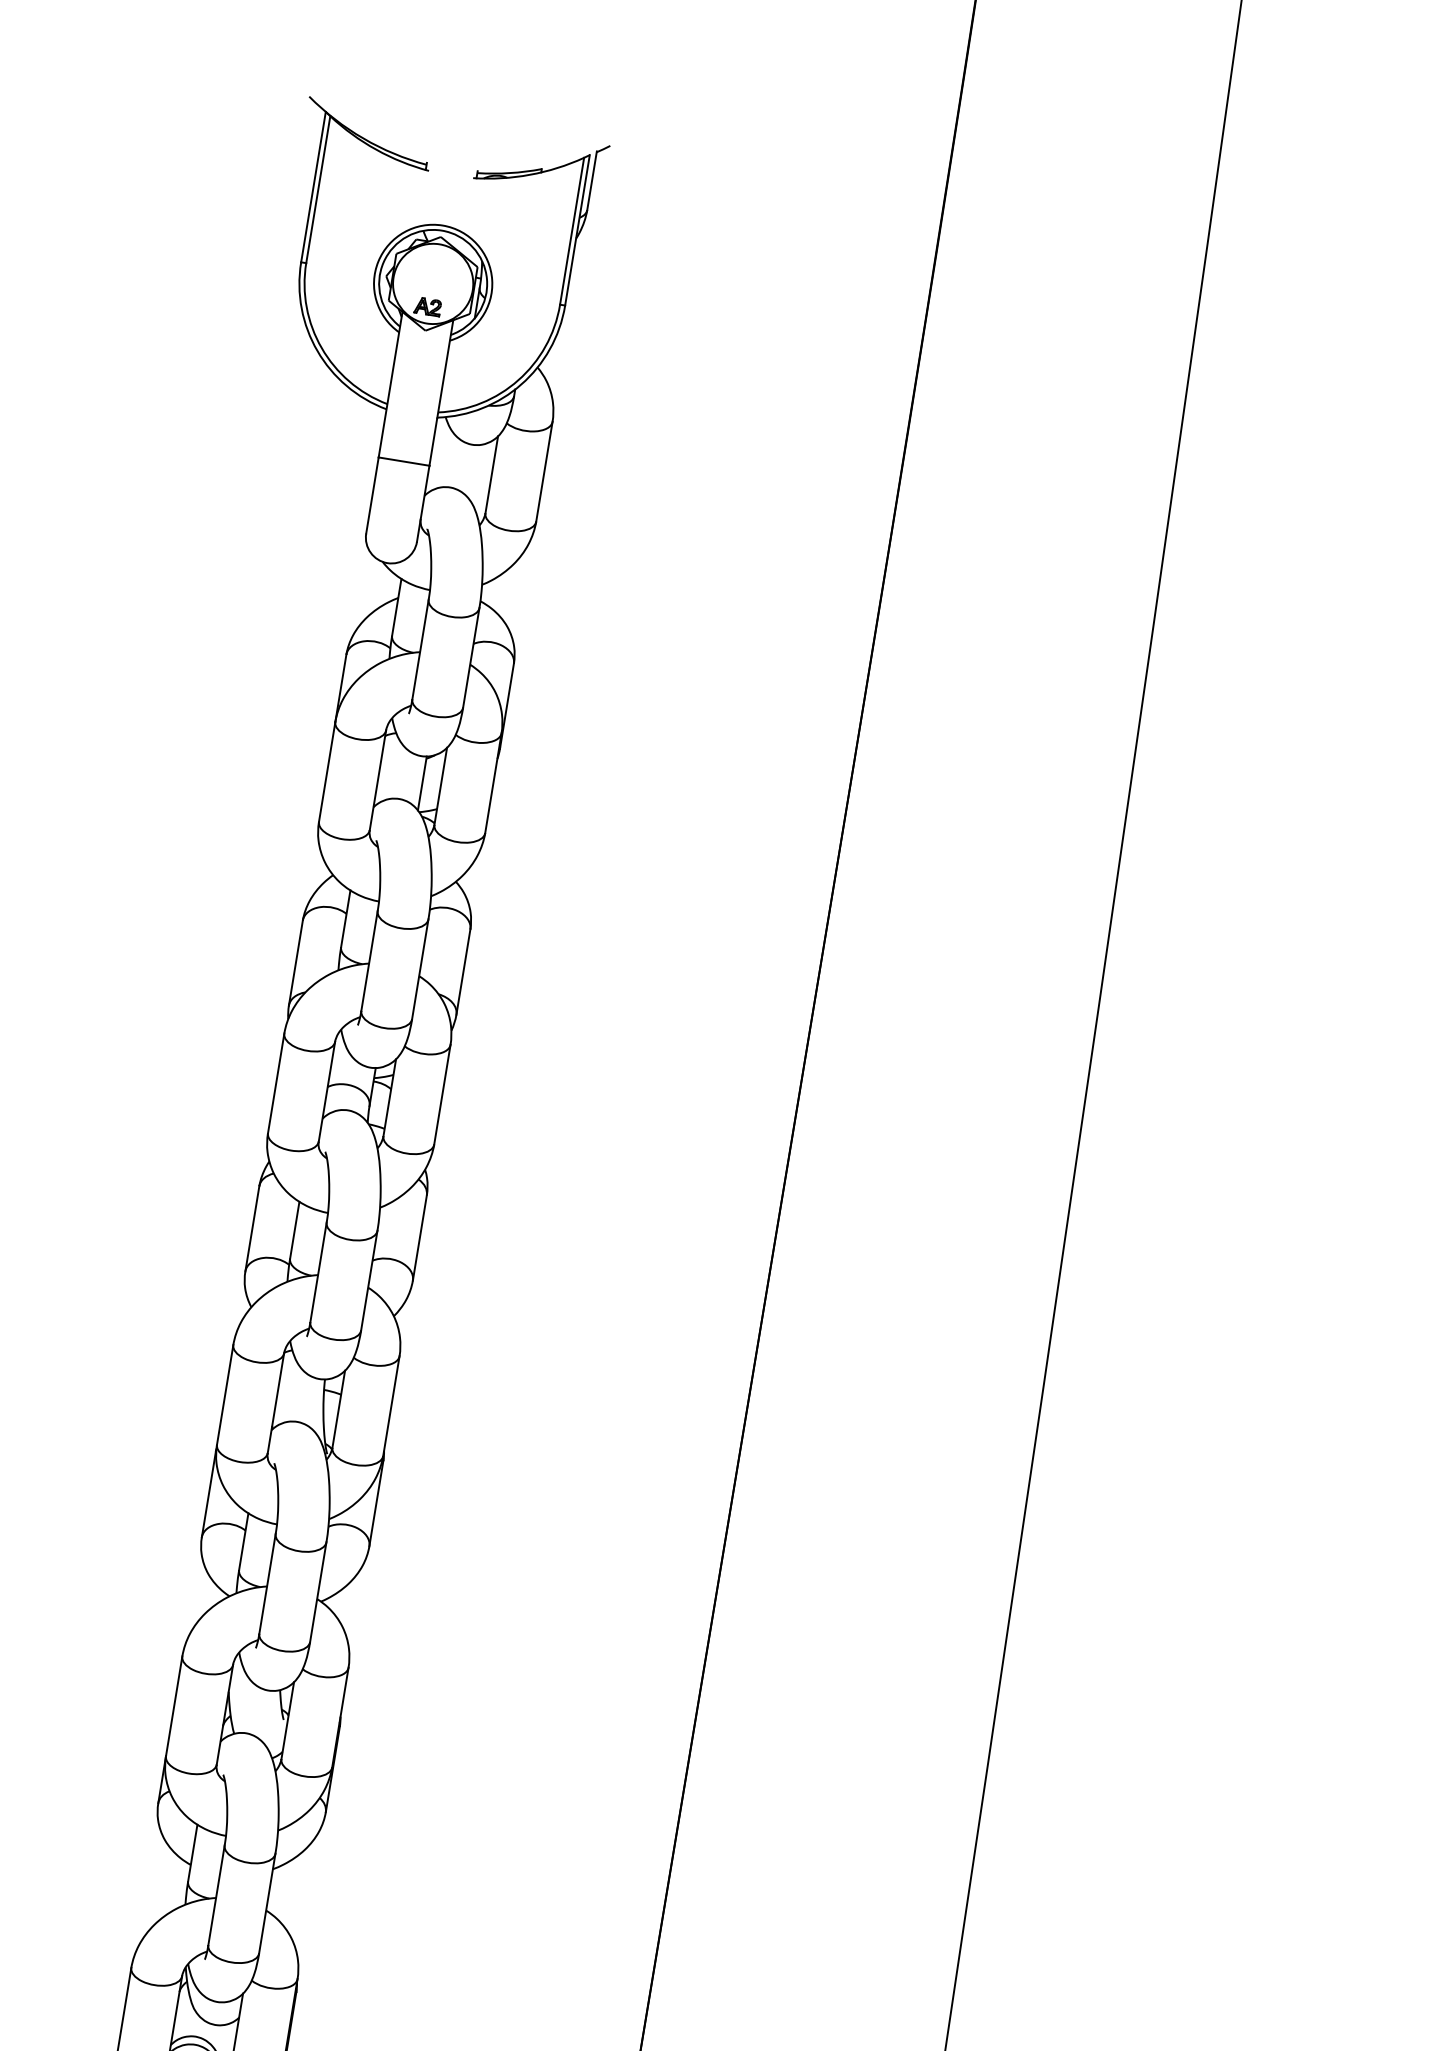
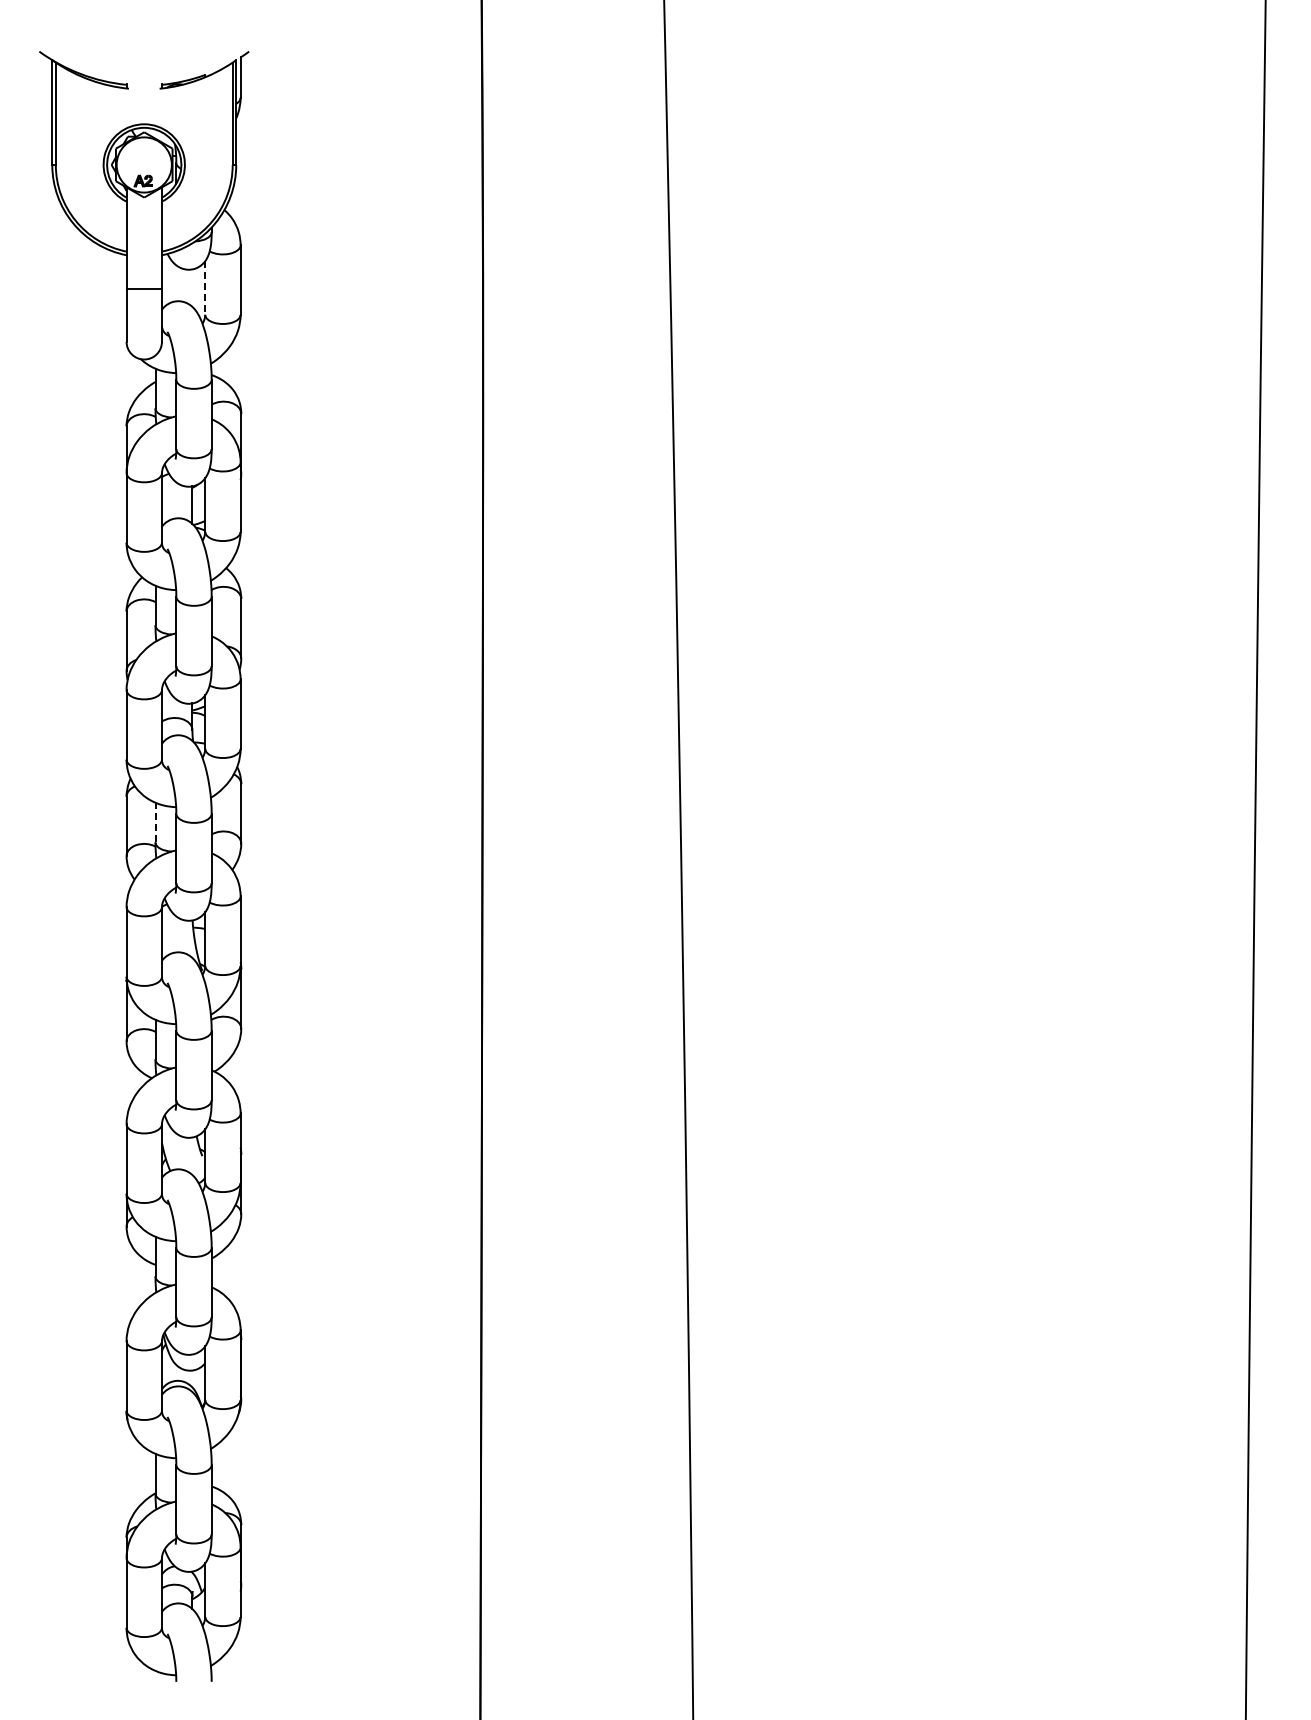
line: (492, 475) -> (205, 288), solid -> dashed
line: (294, 1230) -> (155, 822), solid -> dashed

